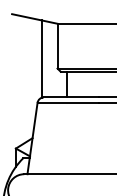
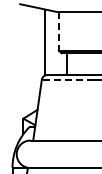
line: (57, 46) -> (58, 31), solid -> dashed
line: (67, 102) -> (67, 79), solid -> dashed

